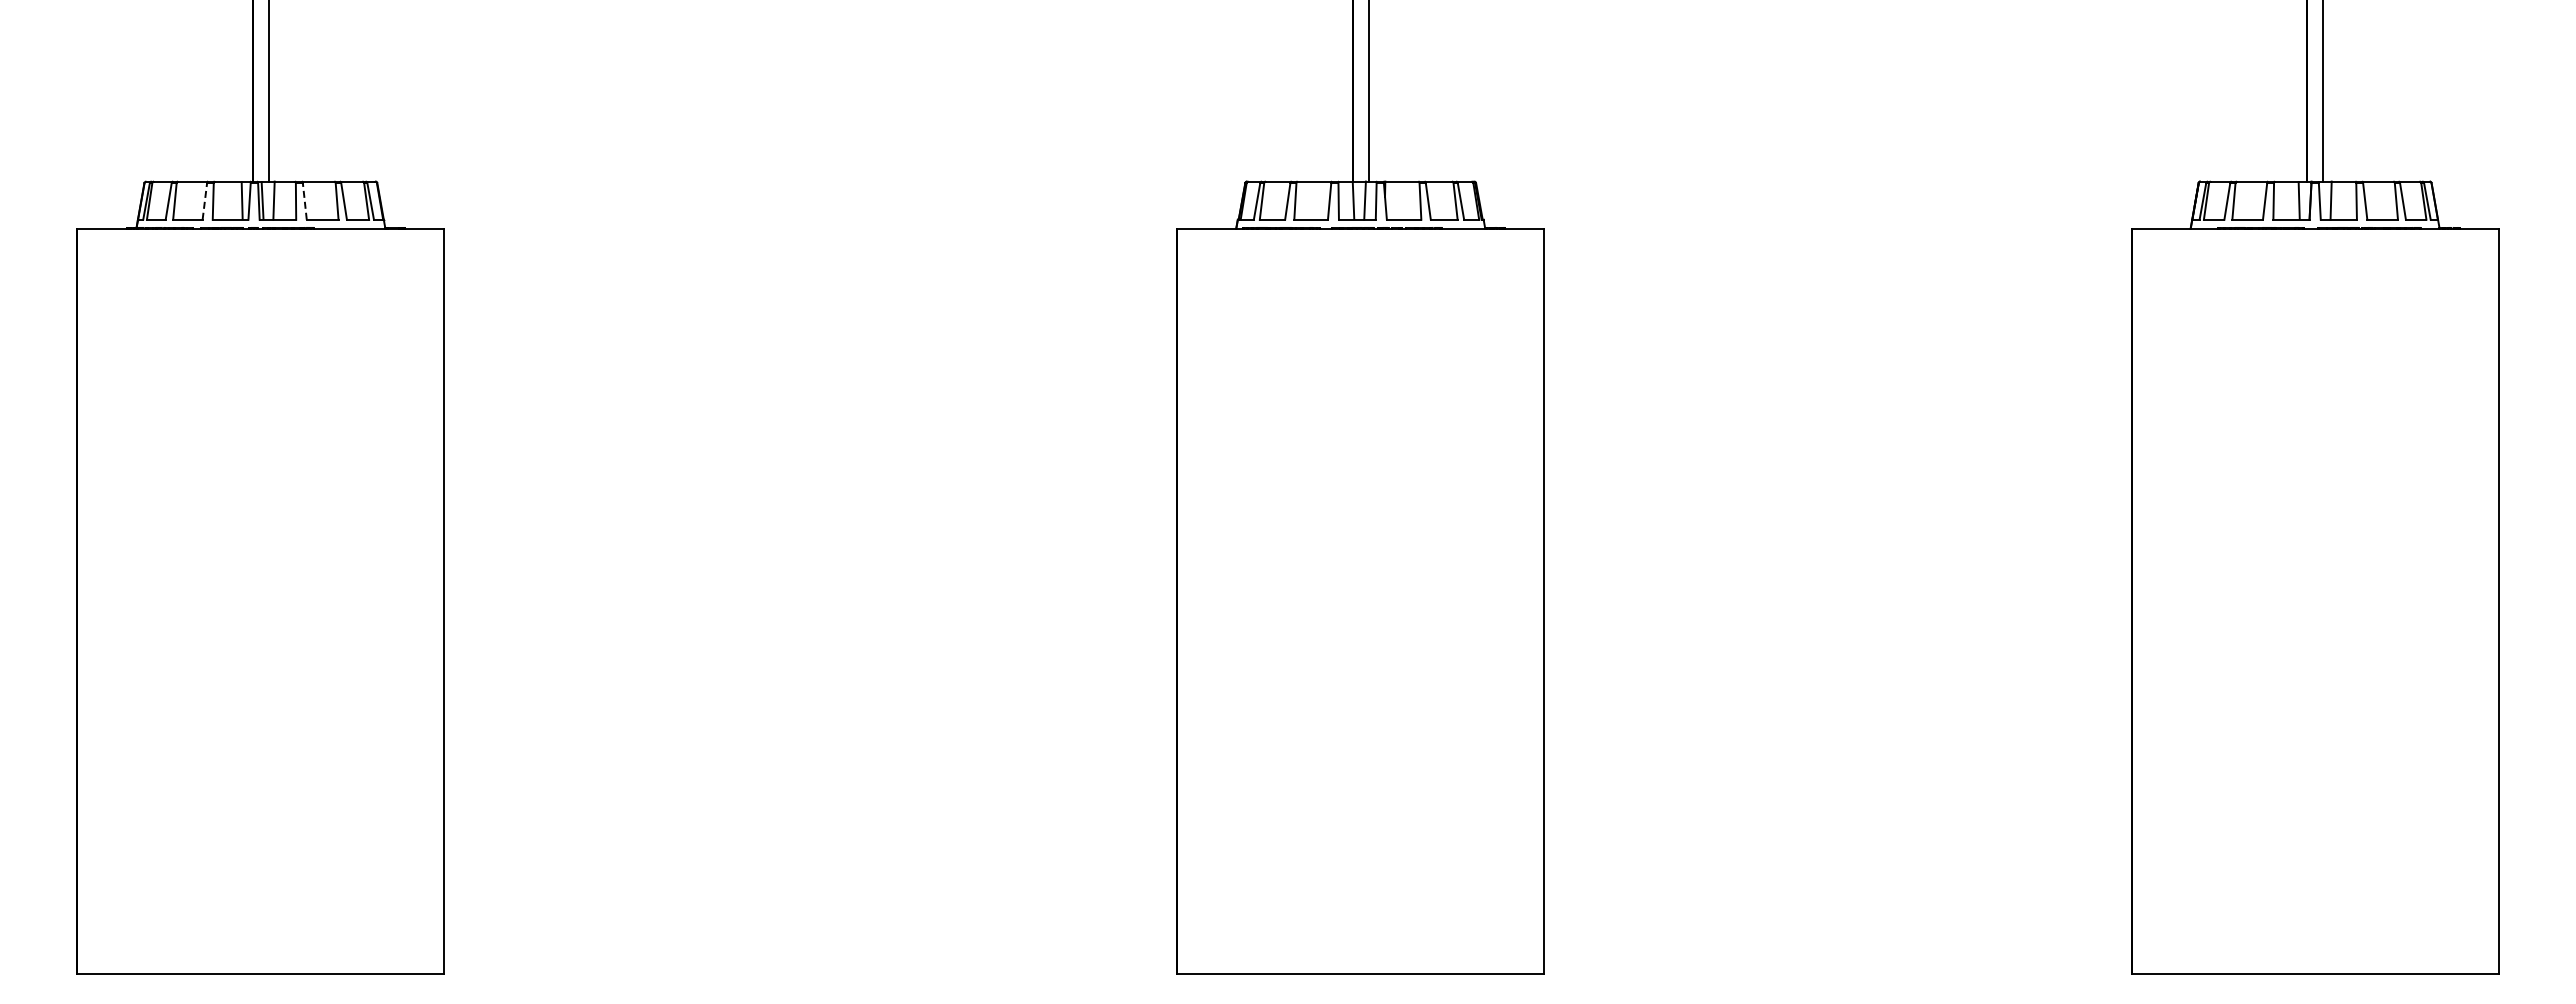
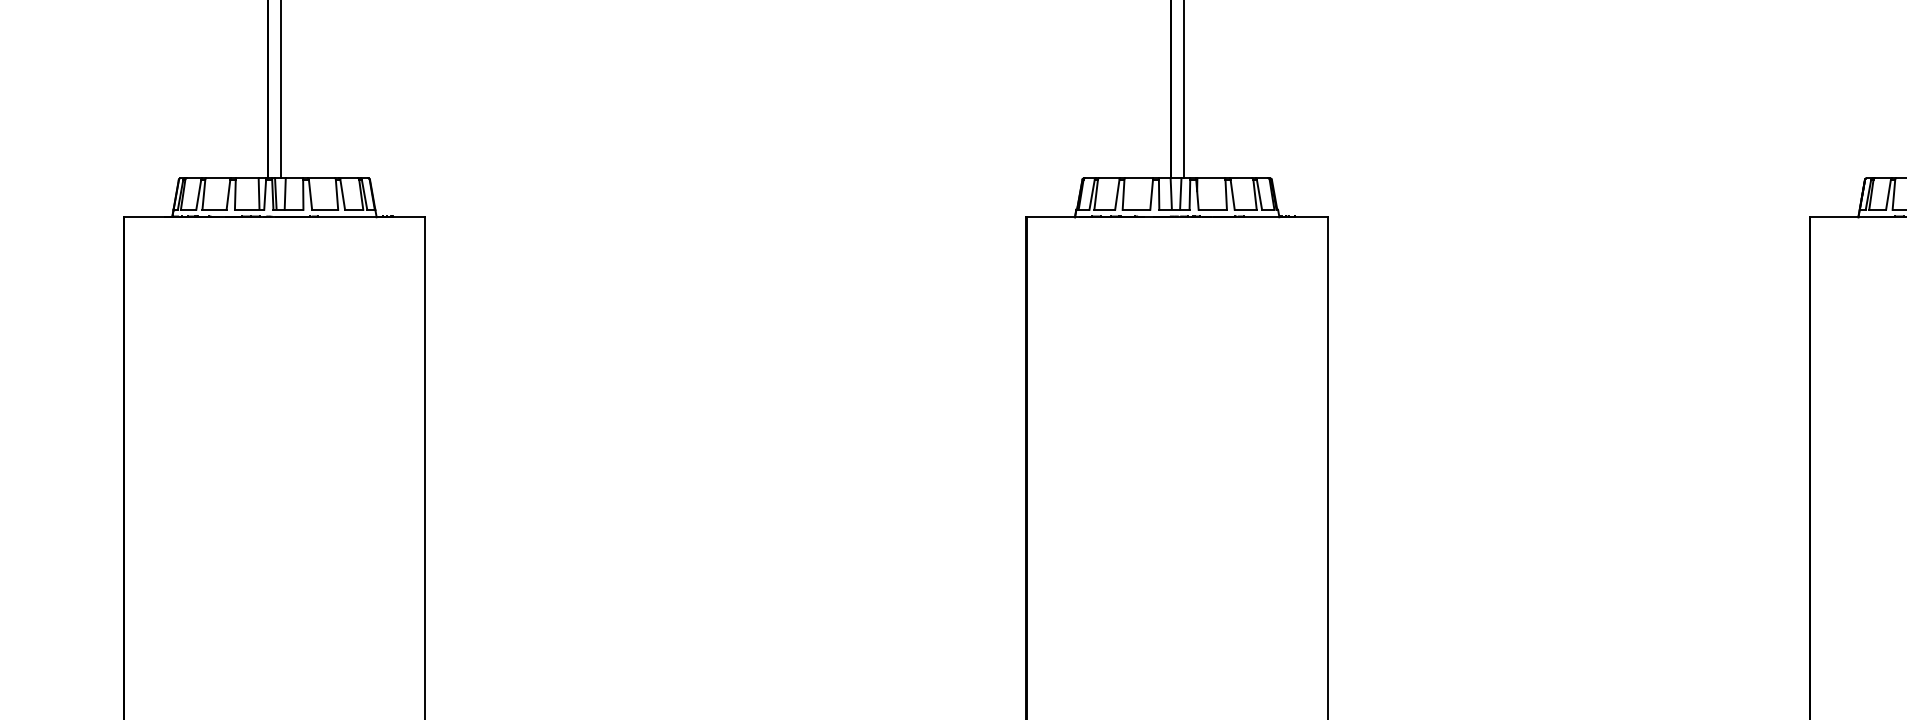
line: (204, 200) -> (228, 194), dashed -> solid
line: (304, 200) -> (310, 194), dashed -> solid

